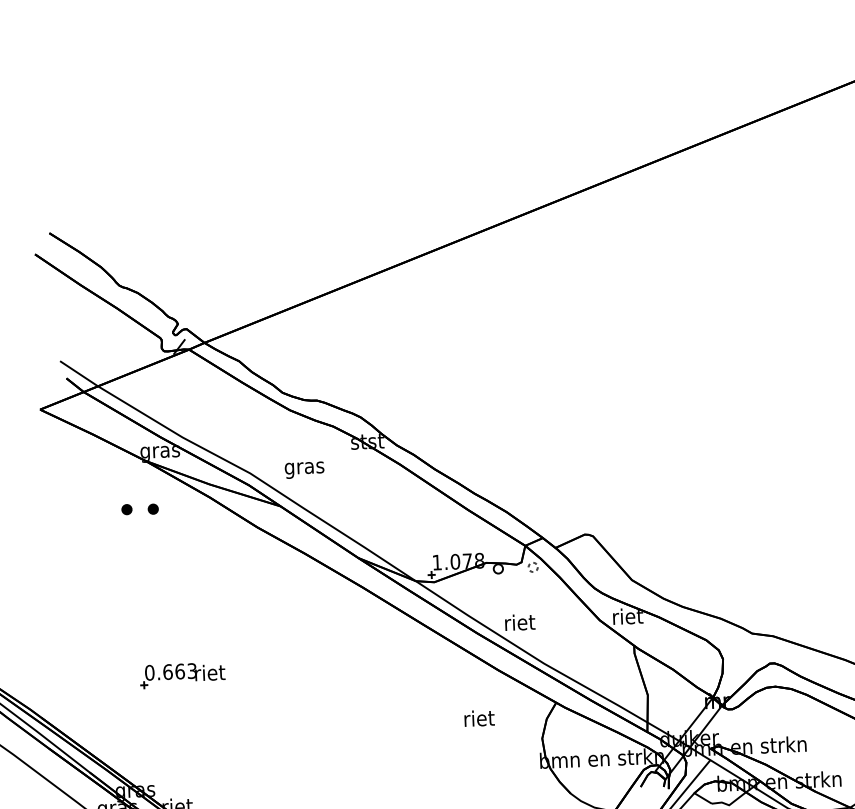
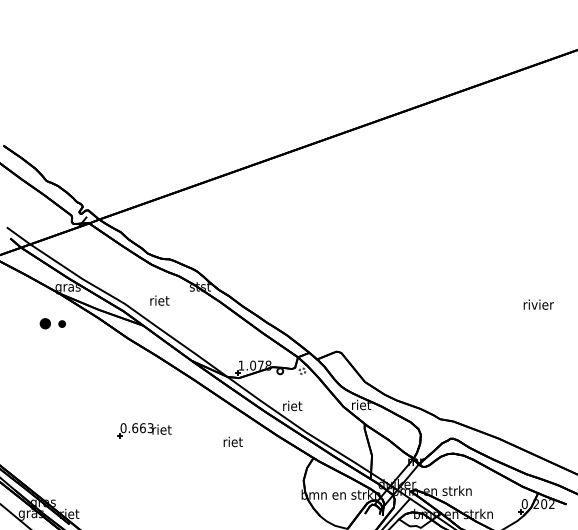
text: (304, 467) -> (159, 301), gras -> riet
part: (127, 509) -> (45, 323), size x1.6
part: (182, 675) -> (144, 430), moved
text: (478, 717) -> (232, 441), moved

